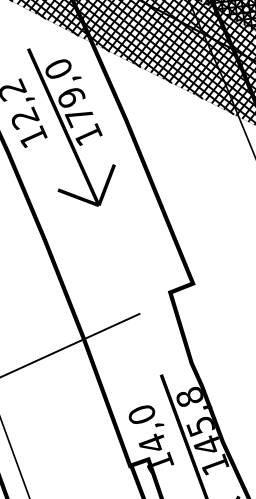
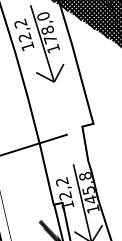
text: (70, 95) -> (47, 29), 179,0 -> 178,0
text: (148, 428) -> (64, 188), 14,0 -> 12,2

